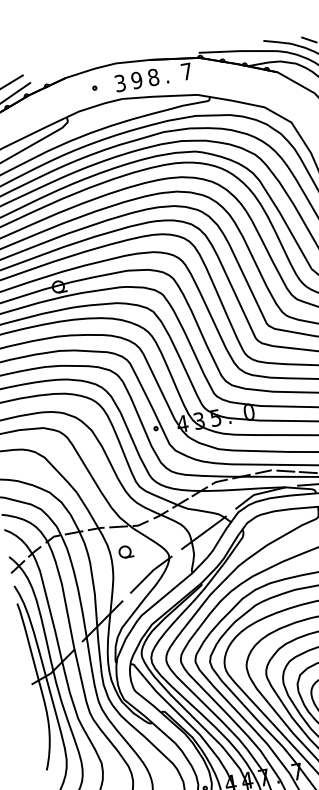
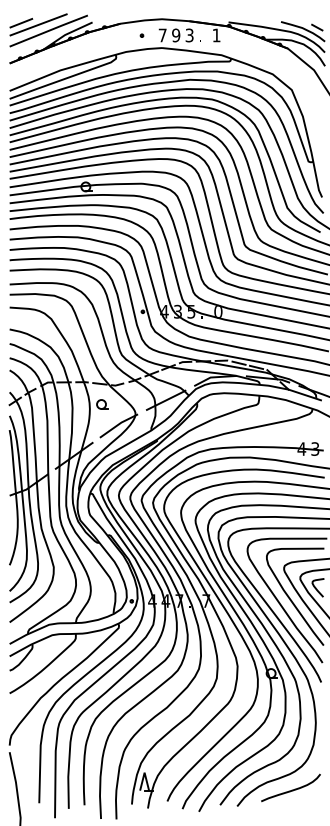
text: (186, 71) -> (216, 35), 7 -> 1
text: (153, 77) -> (189, 35), 8 -> 3
text: (120, 83) -> (162, 35), 3 -> 7

